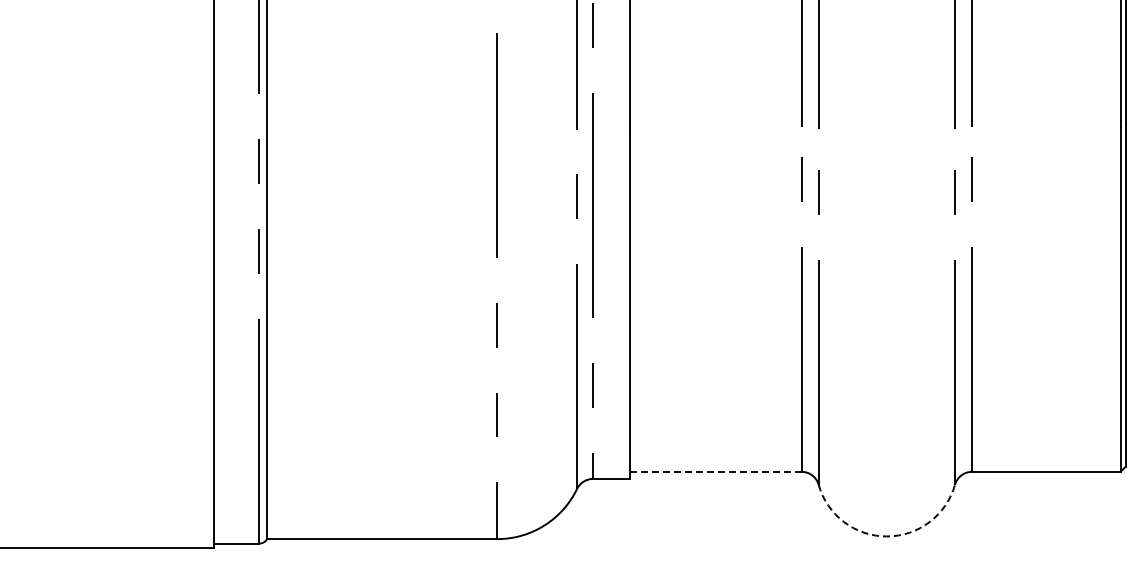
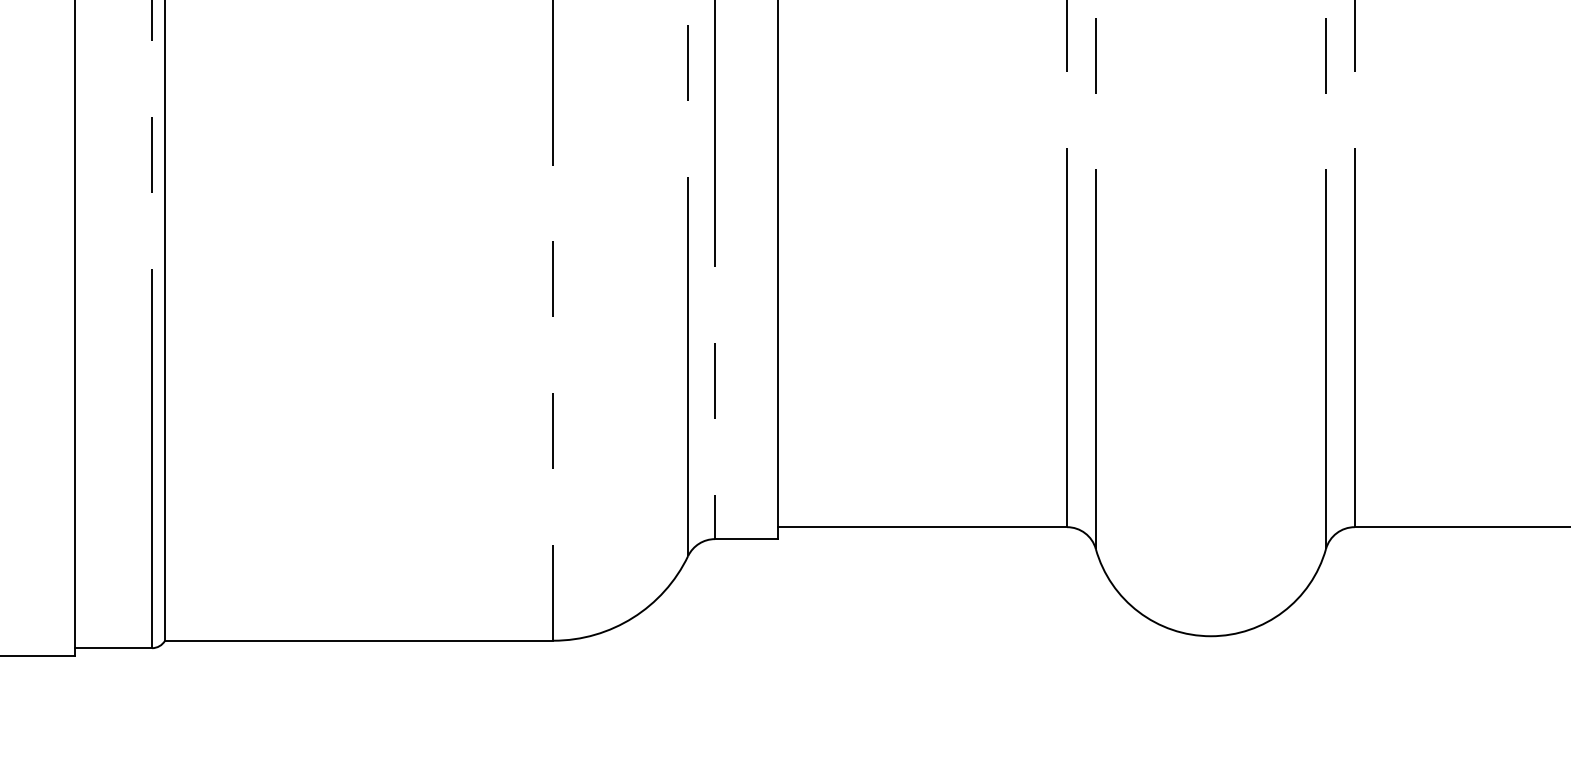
line: (715, 471) -> (921, 526), dashed -> solid
arc: (886, 536) -> (1210, 636), dashed -> solid

